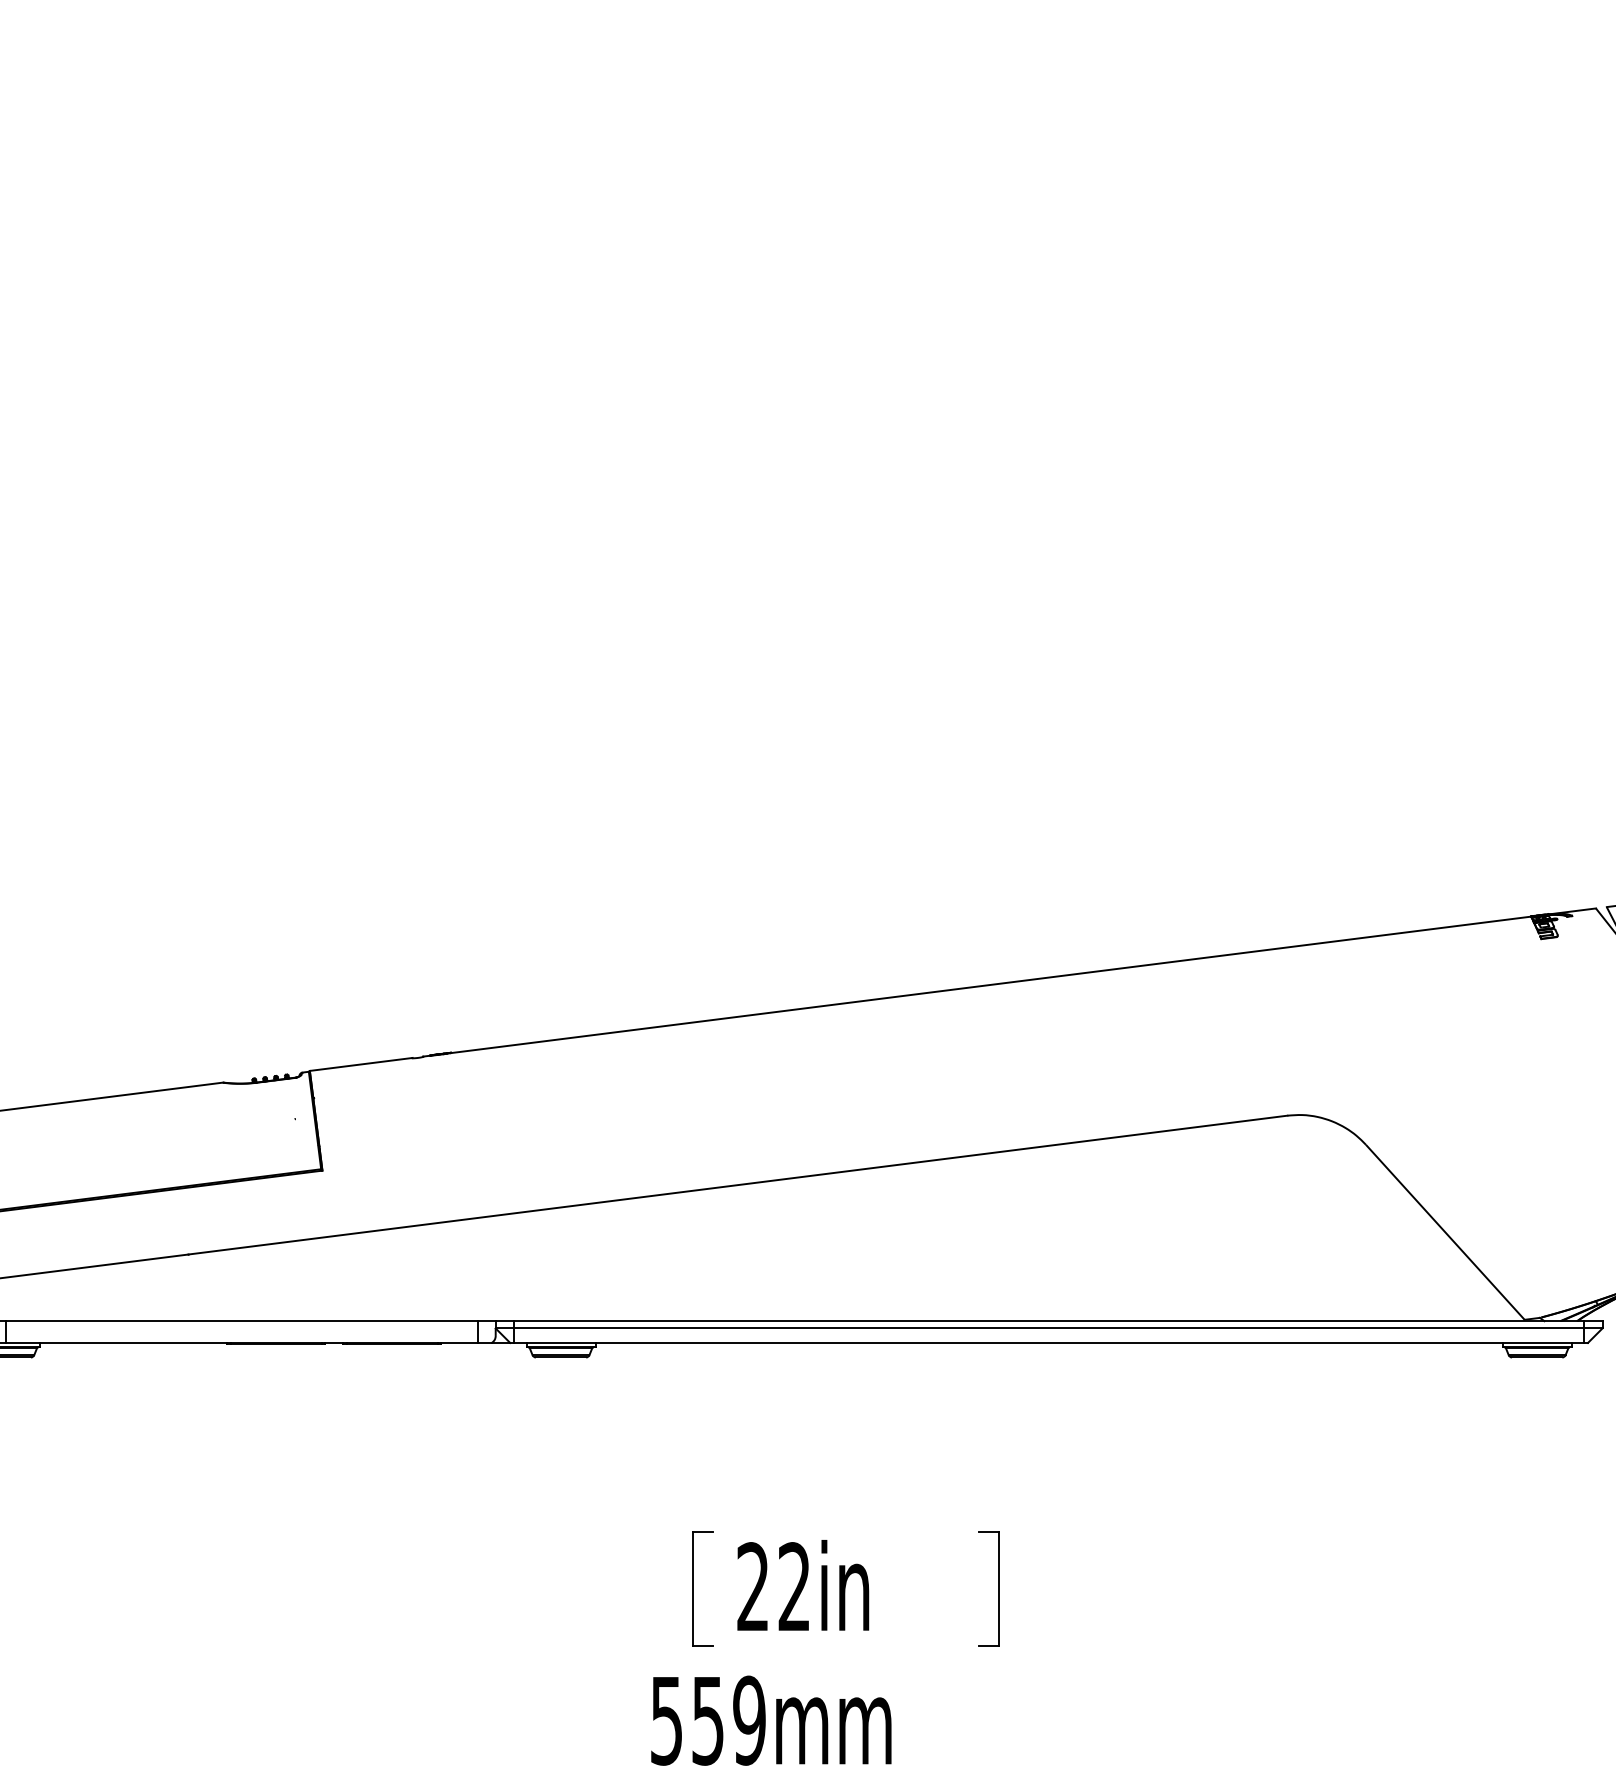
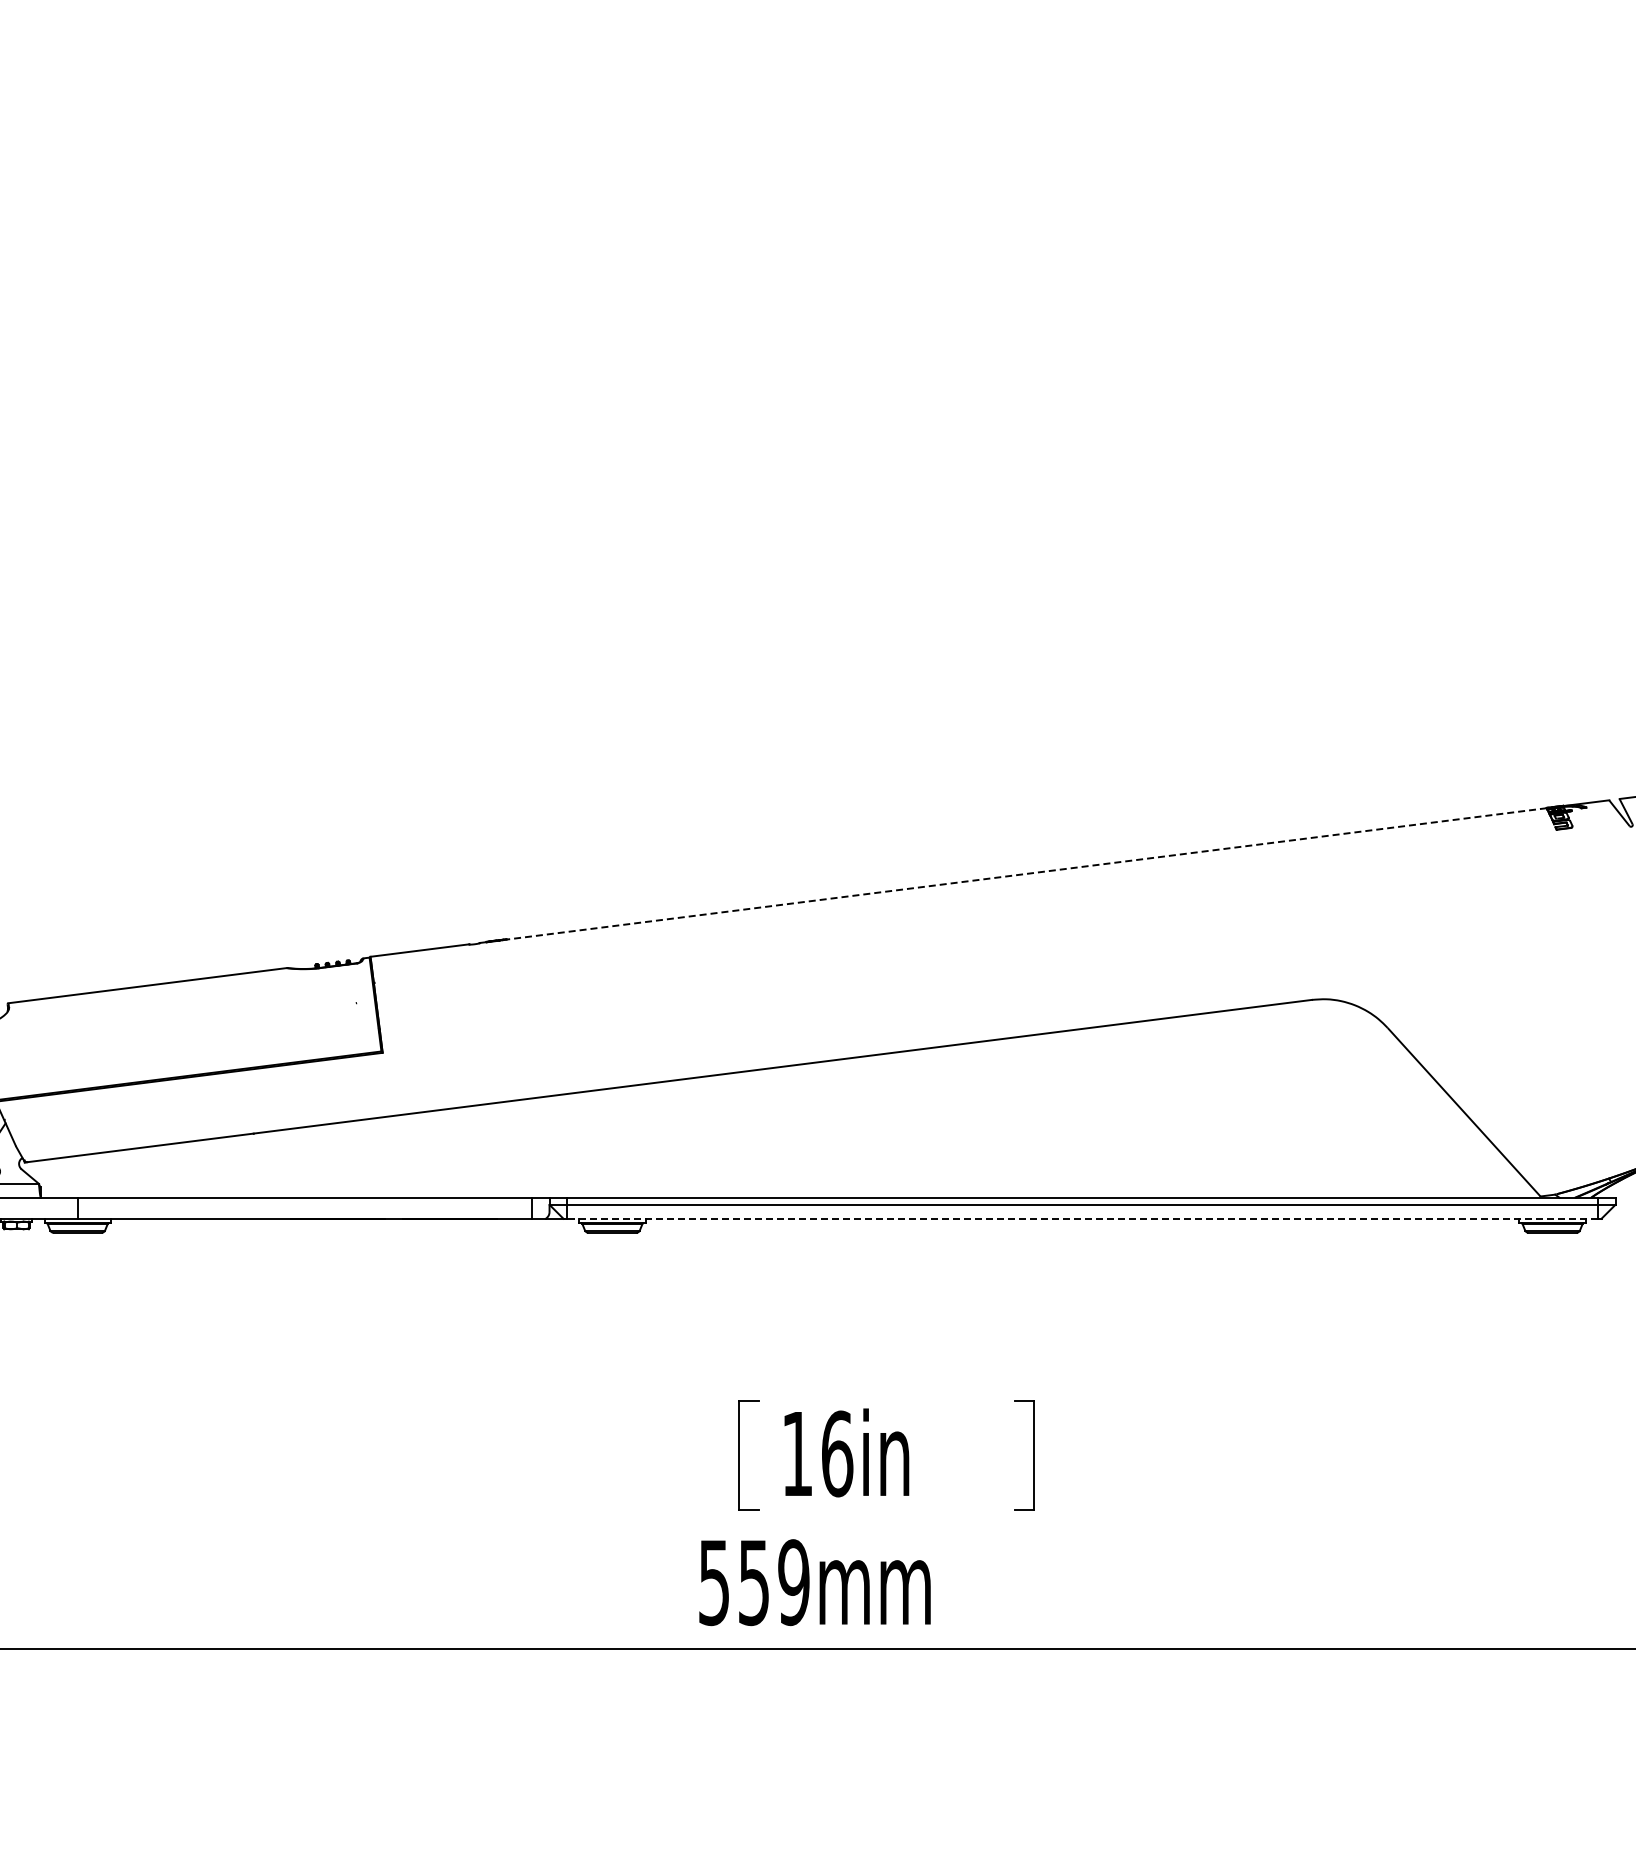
line: (990, 984) -> (1026, 873), solid -> dashed
line: (1049, 1342) -> (1082, 1218), solid -> dashed
text: (773, 1586) -> (817, 1453), 22in -> 16in

